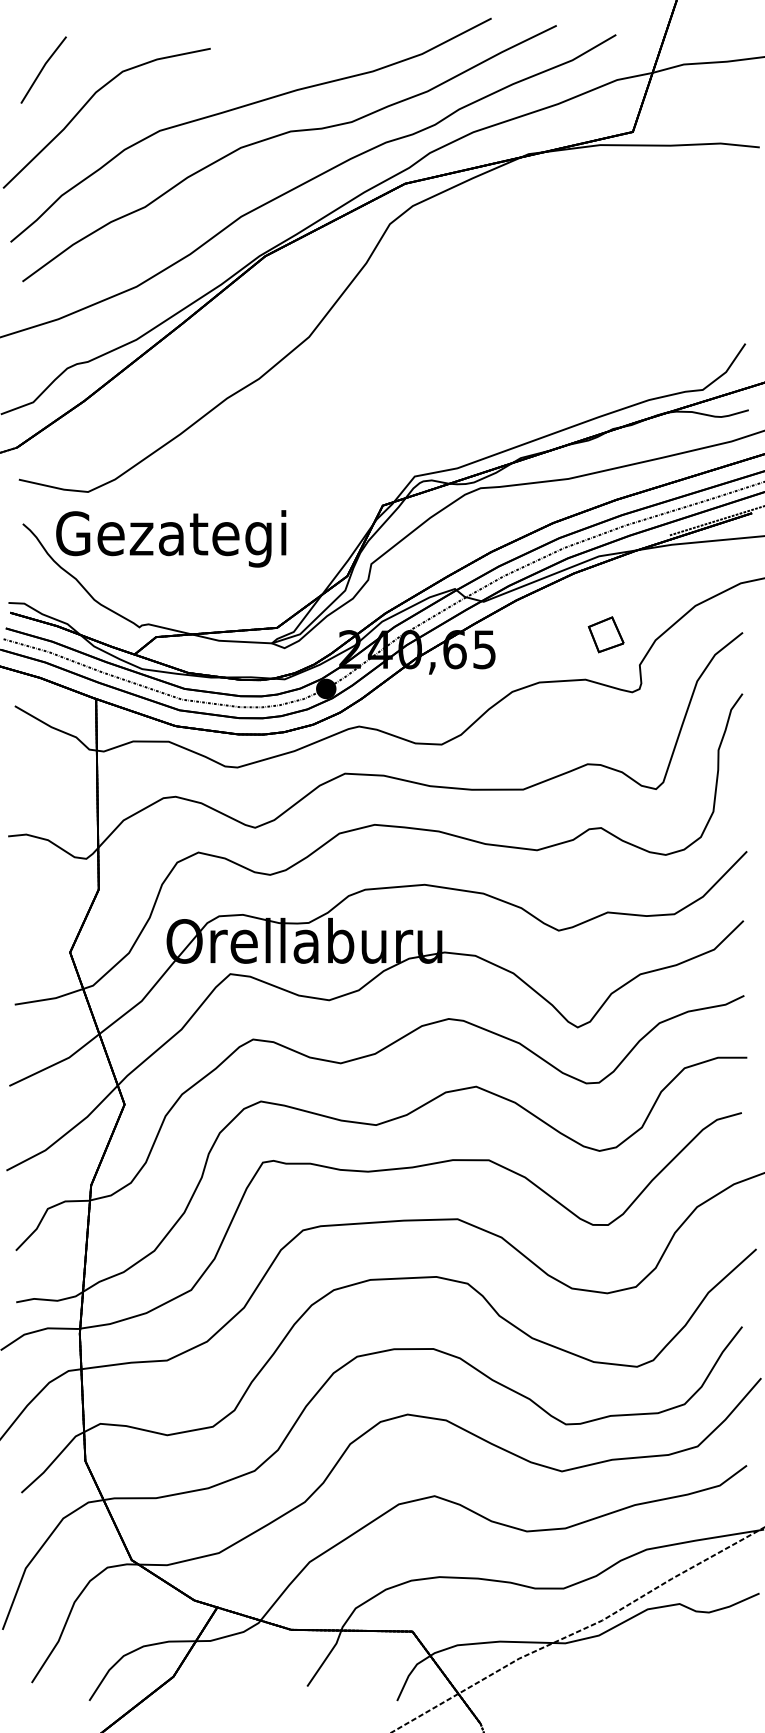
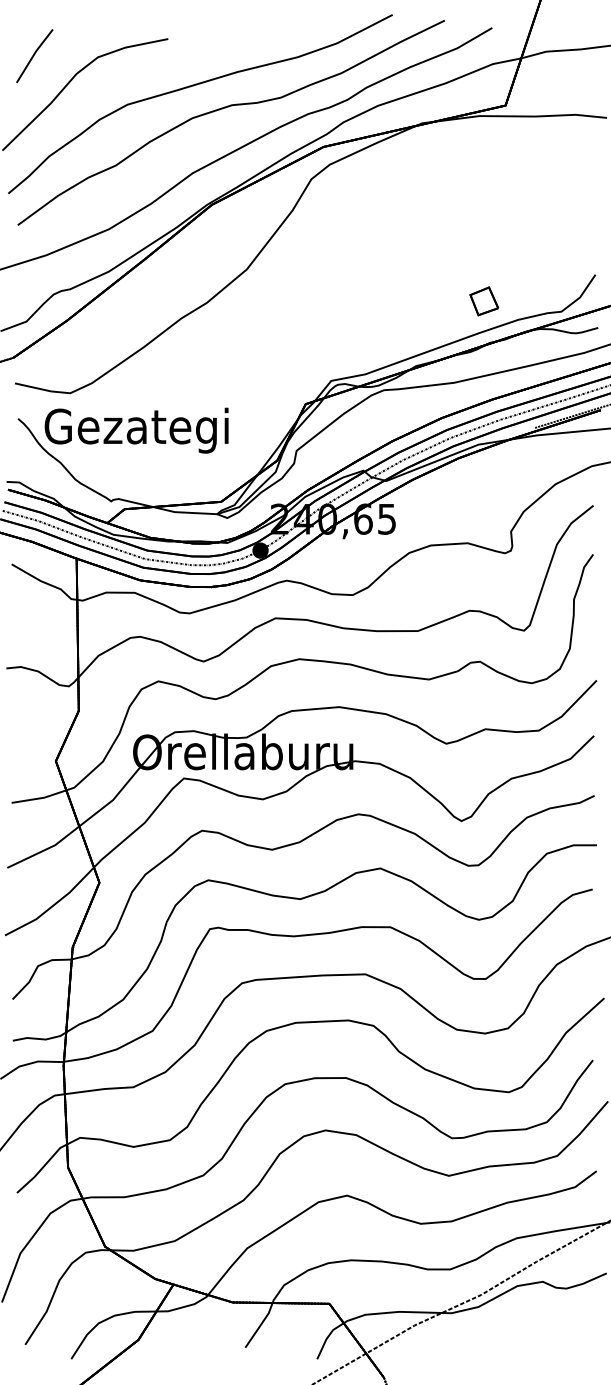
part: (605, 634) -> (483, 301), moved

